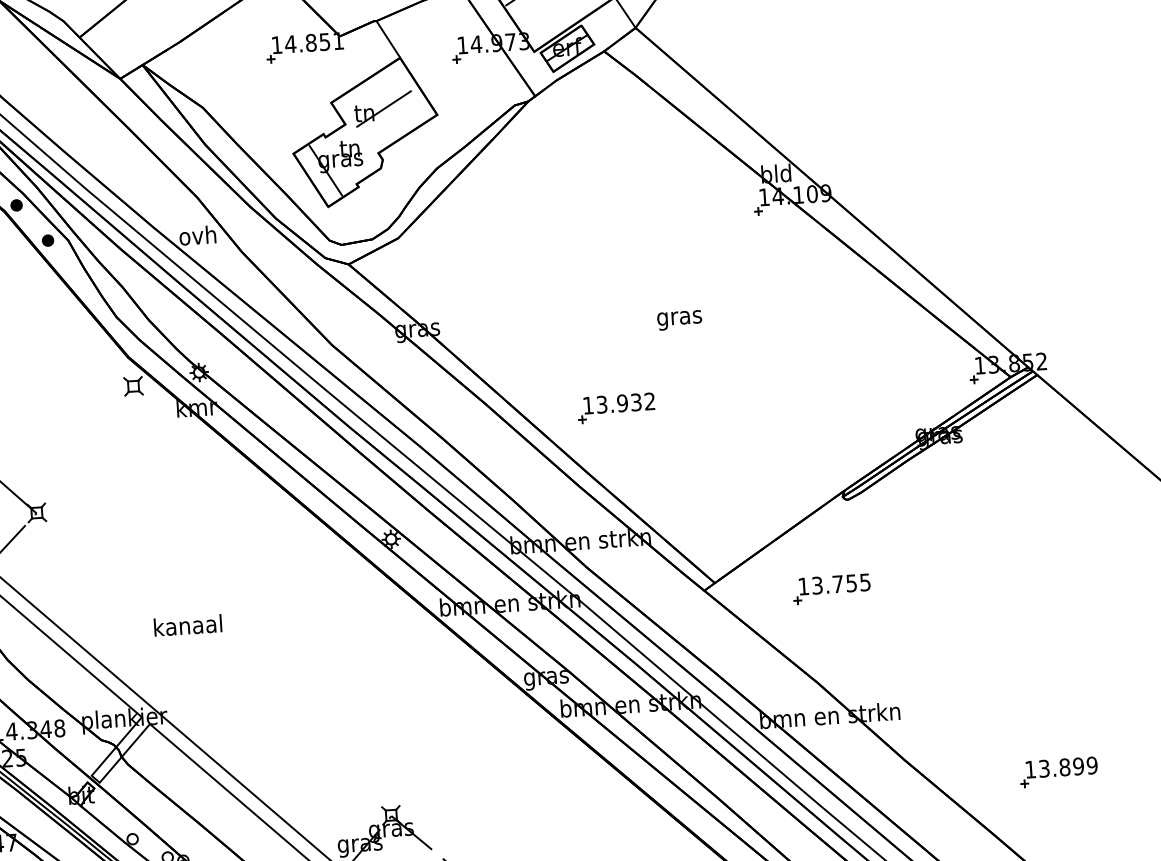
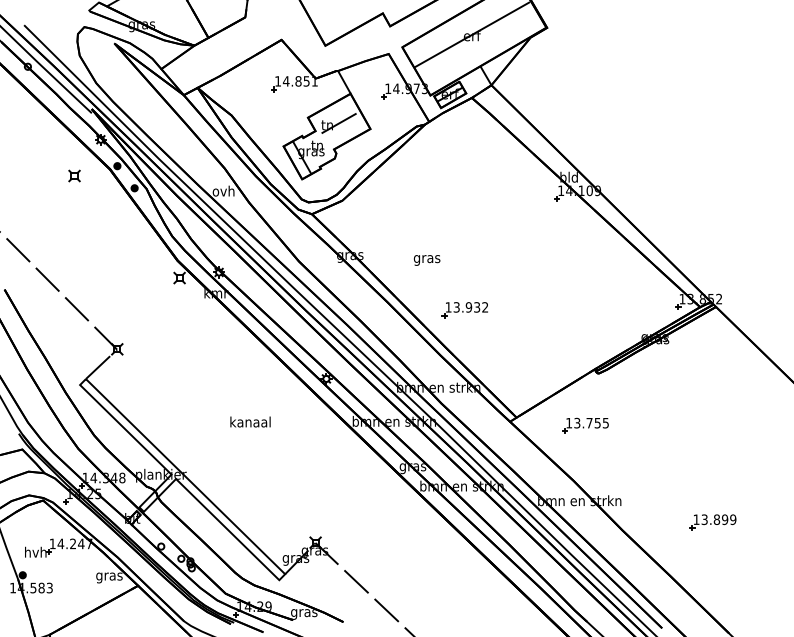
text: (680, 320) -> (427, 260), moved
text: (187, 624) -> (250, 421), moved
part: (1057, 772) -> (712, 522), moved

